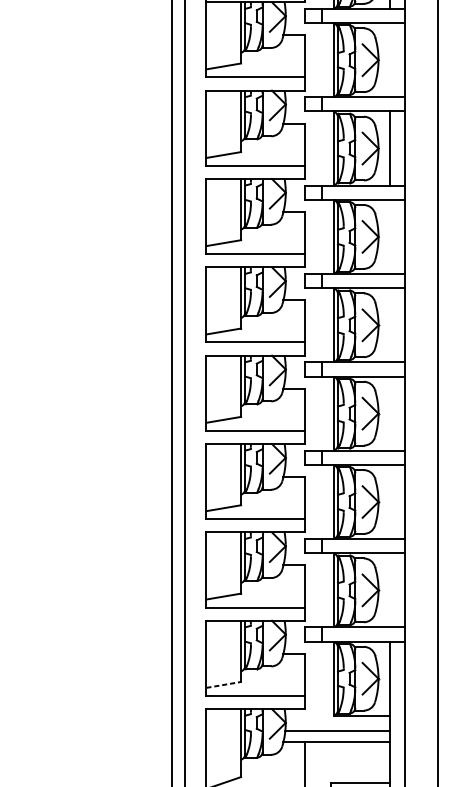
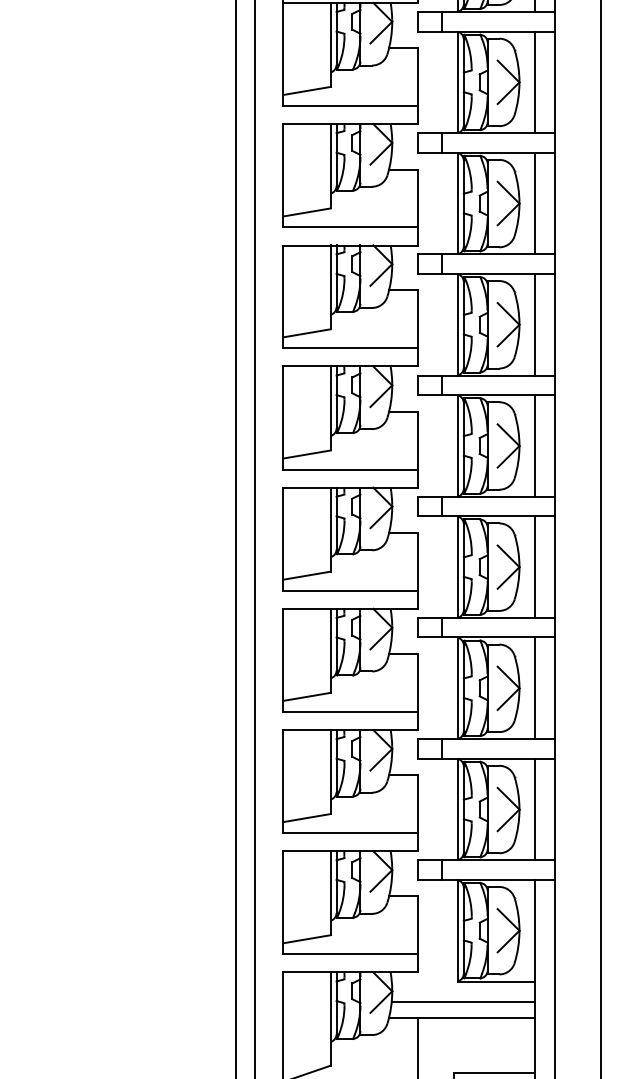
line: (389, 60) -> (534, 82), added
line: (389, 236) -> (534, 324), added
line: (389, 324) -> (534, 445), added
line: (389, 413) -> (534, 567), added
line: (389, 502) -> (534, 688), added
line: (389, 590) -> (534, 809), added
line: (223, 685) -> (307, 939), dashed -> solid

